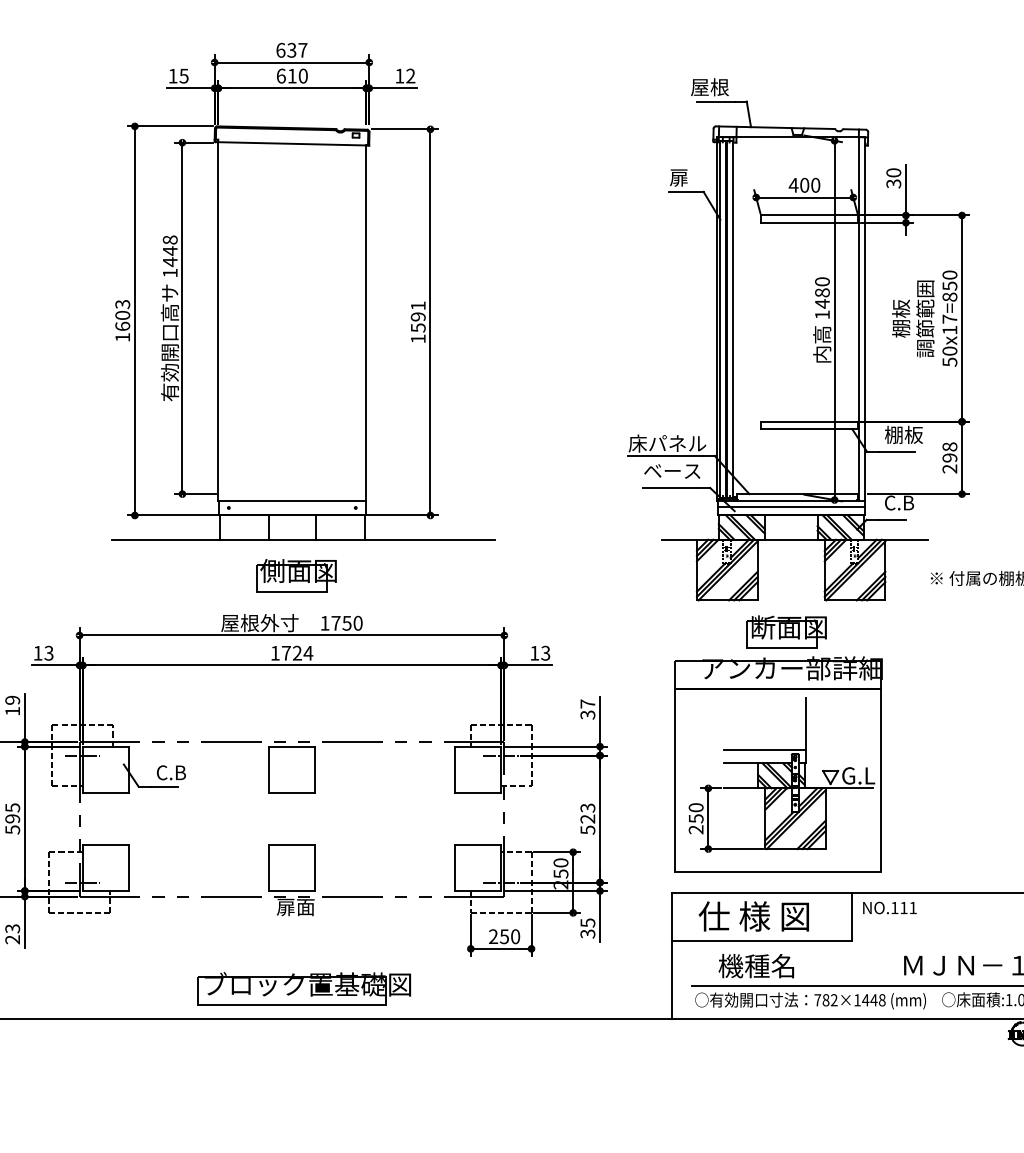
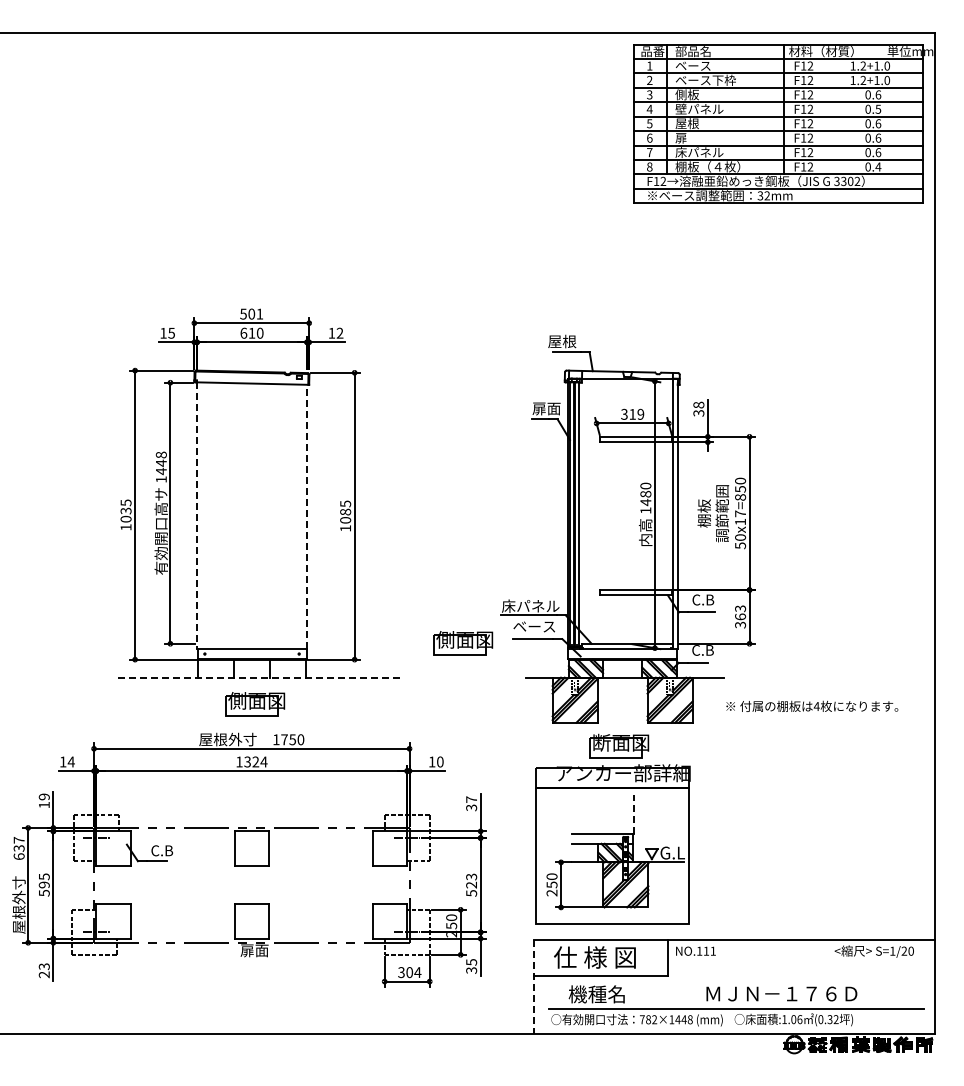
text: (291, 49) -> (251, 313), 637 -> 501
text: (893, 172) -> (698, 404), 30 -> 38
text: (698, 177) -> (553, 408), 扉 -> 扉面
text: (804, 184) -> (632, 413), 400 -> 319
text: (121, 314) -> (125, 510), 1603 -> 1035
text: (418, 316) -> (345, 511), 1591 -> 1085
line: (218, 322) -> (197, 516), solid -> dashed
line: (366, 322) -> (307, 516), solid -> dashed
text: (904, 434) -> (706, 599), 棚板 -> C.B
text: (949, 457) -> (740, 616), 298 -> 363
part: (576, 493) -> (463, 643), added
line: (791, 507) -> (622, 653), removed
line: (303, 539) -> (260, 677), solid -> dashed
text: (47, 652) -> (70, 761), 13 -> 14
text: (286, 652) -> (247, 761), 1724 -> 1324
text: (546, 652) -> (440, 761), 13 -> 10
line: (805, 723) -> (633, 814), solid -> dashed
text: (504, 936) -> (409, 972), 250 -> 304
line: (672, 955) -> (534, 986), solid -> dashed
part: (303, 987) -> (260, 1010), removed

